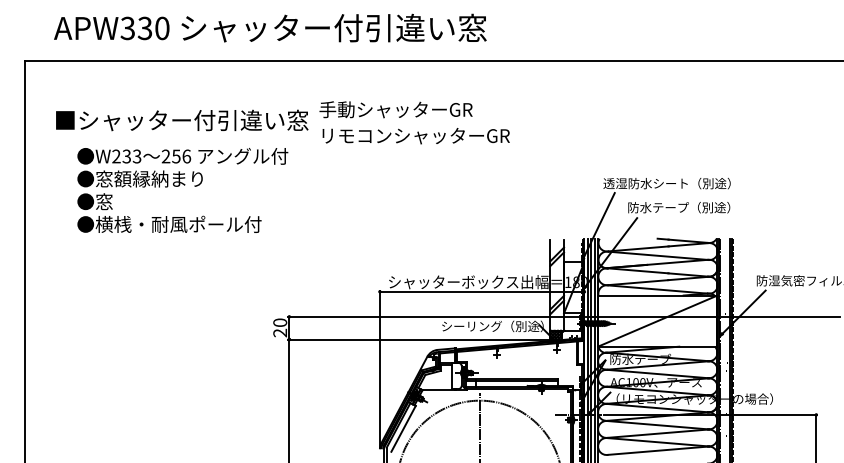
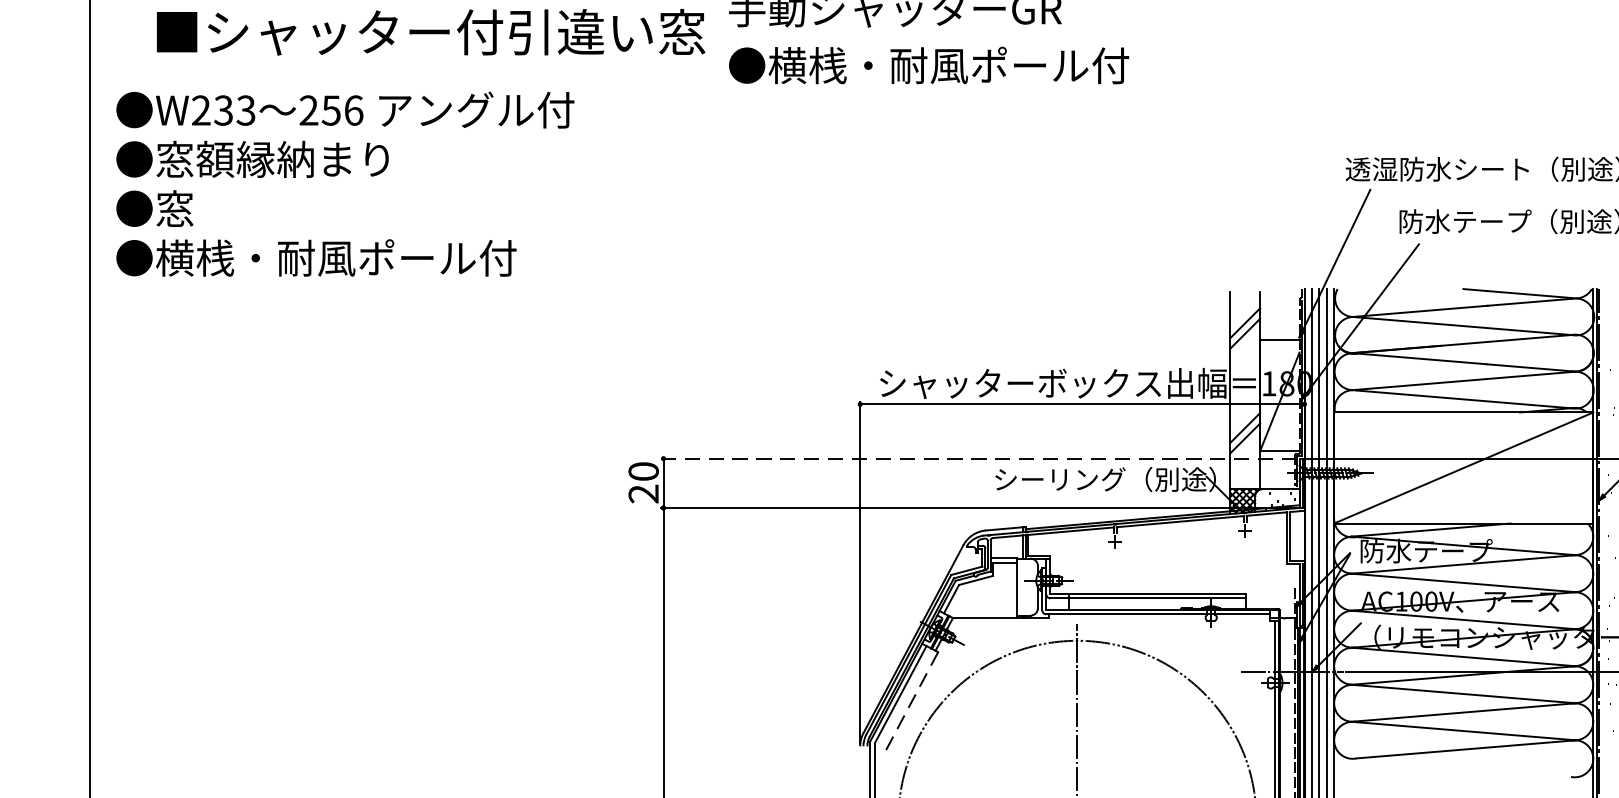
text: (414, 135) -> (935, 64), リモコンシャッターGR -> ●横桟・耐風ポール付
text: (182, 190) -> (344, 184), moved
line: (434, 316) -> (978, 457), solid -> dashed
line: (403, 428) -> (911, 701), solid -> dashed

